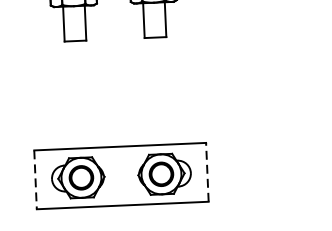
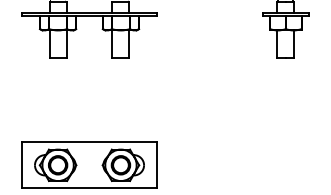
line: (207, 171) -> (157, 164), dashed -> solid
line: (36, 180) -> (22, 165), dashed -> solid

